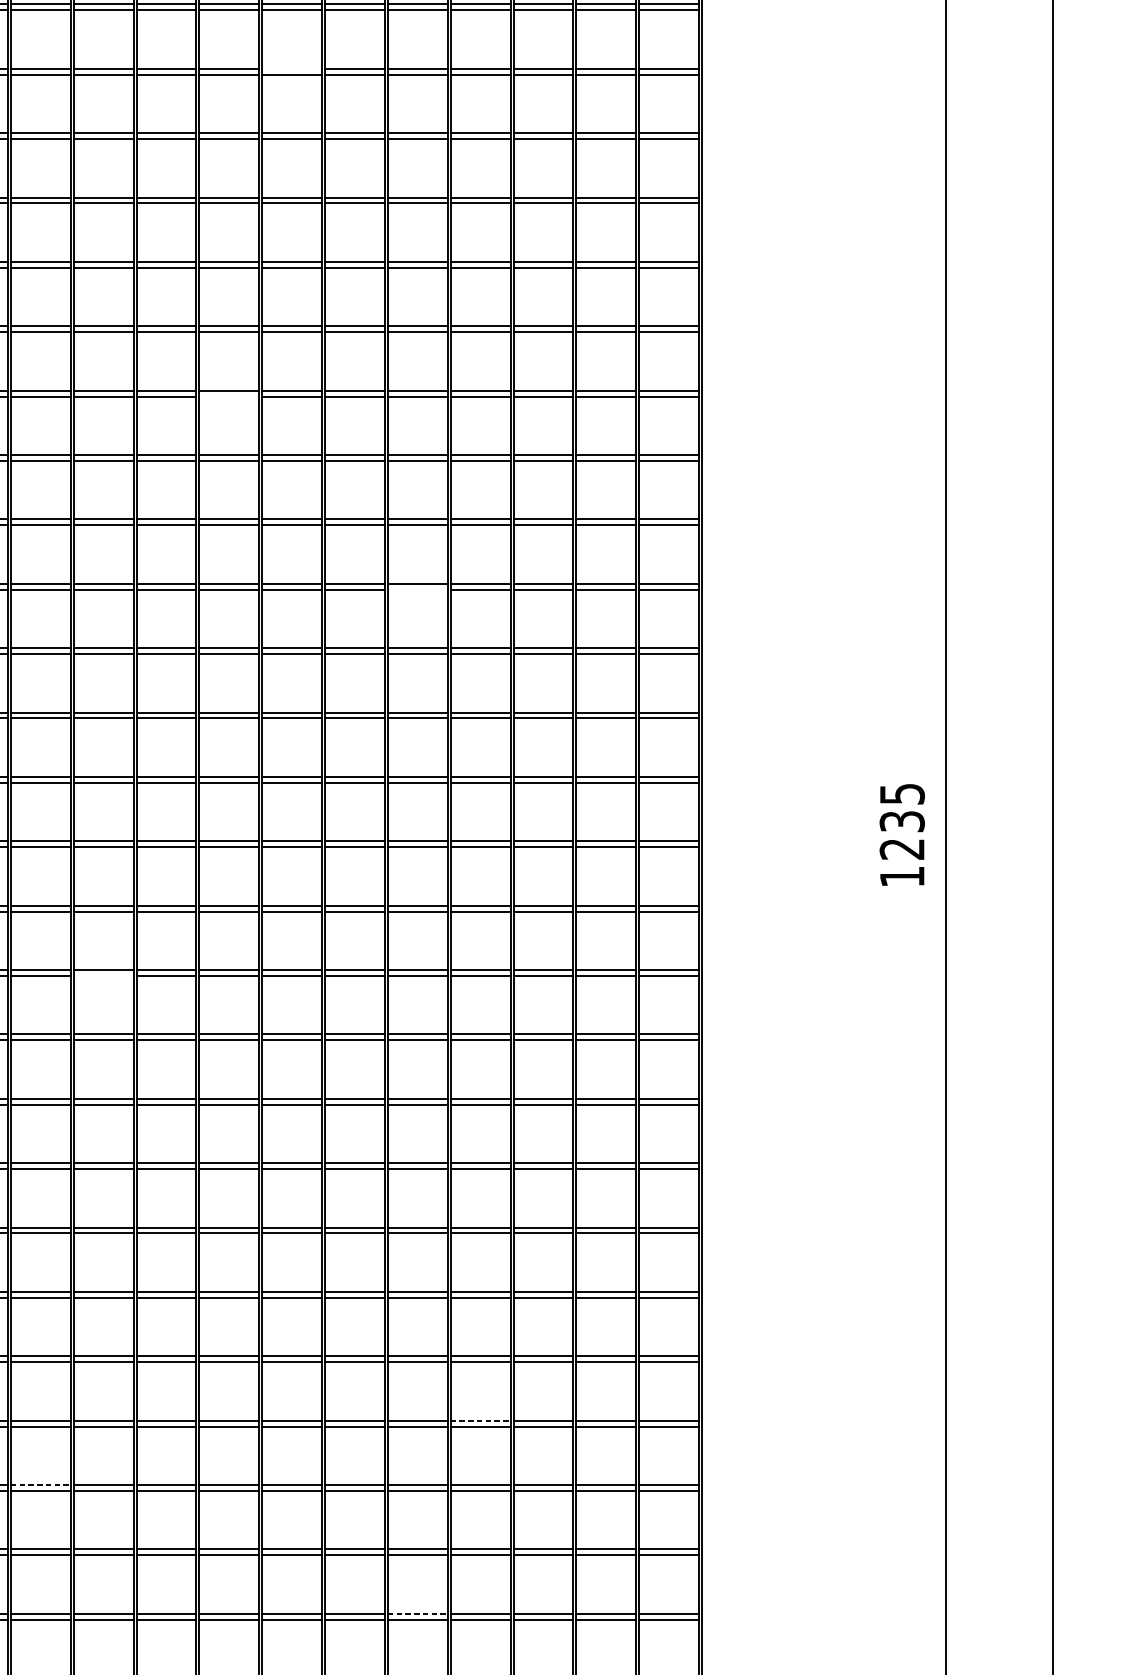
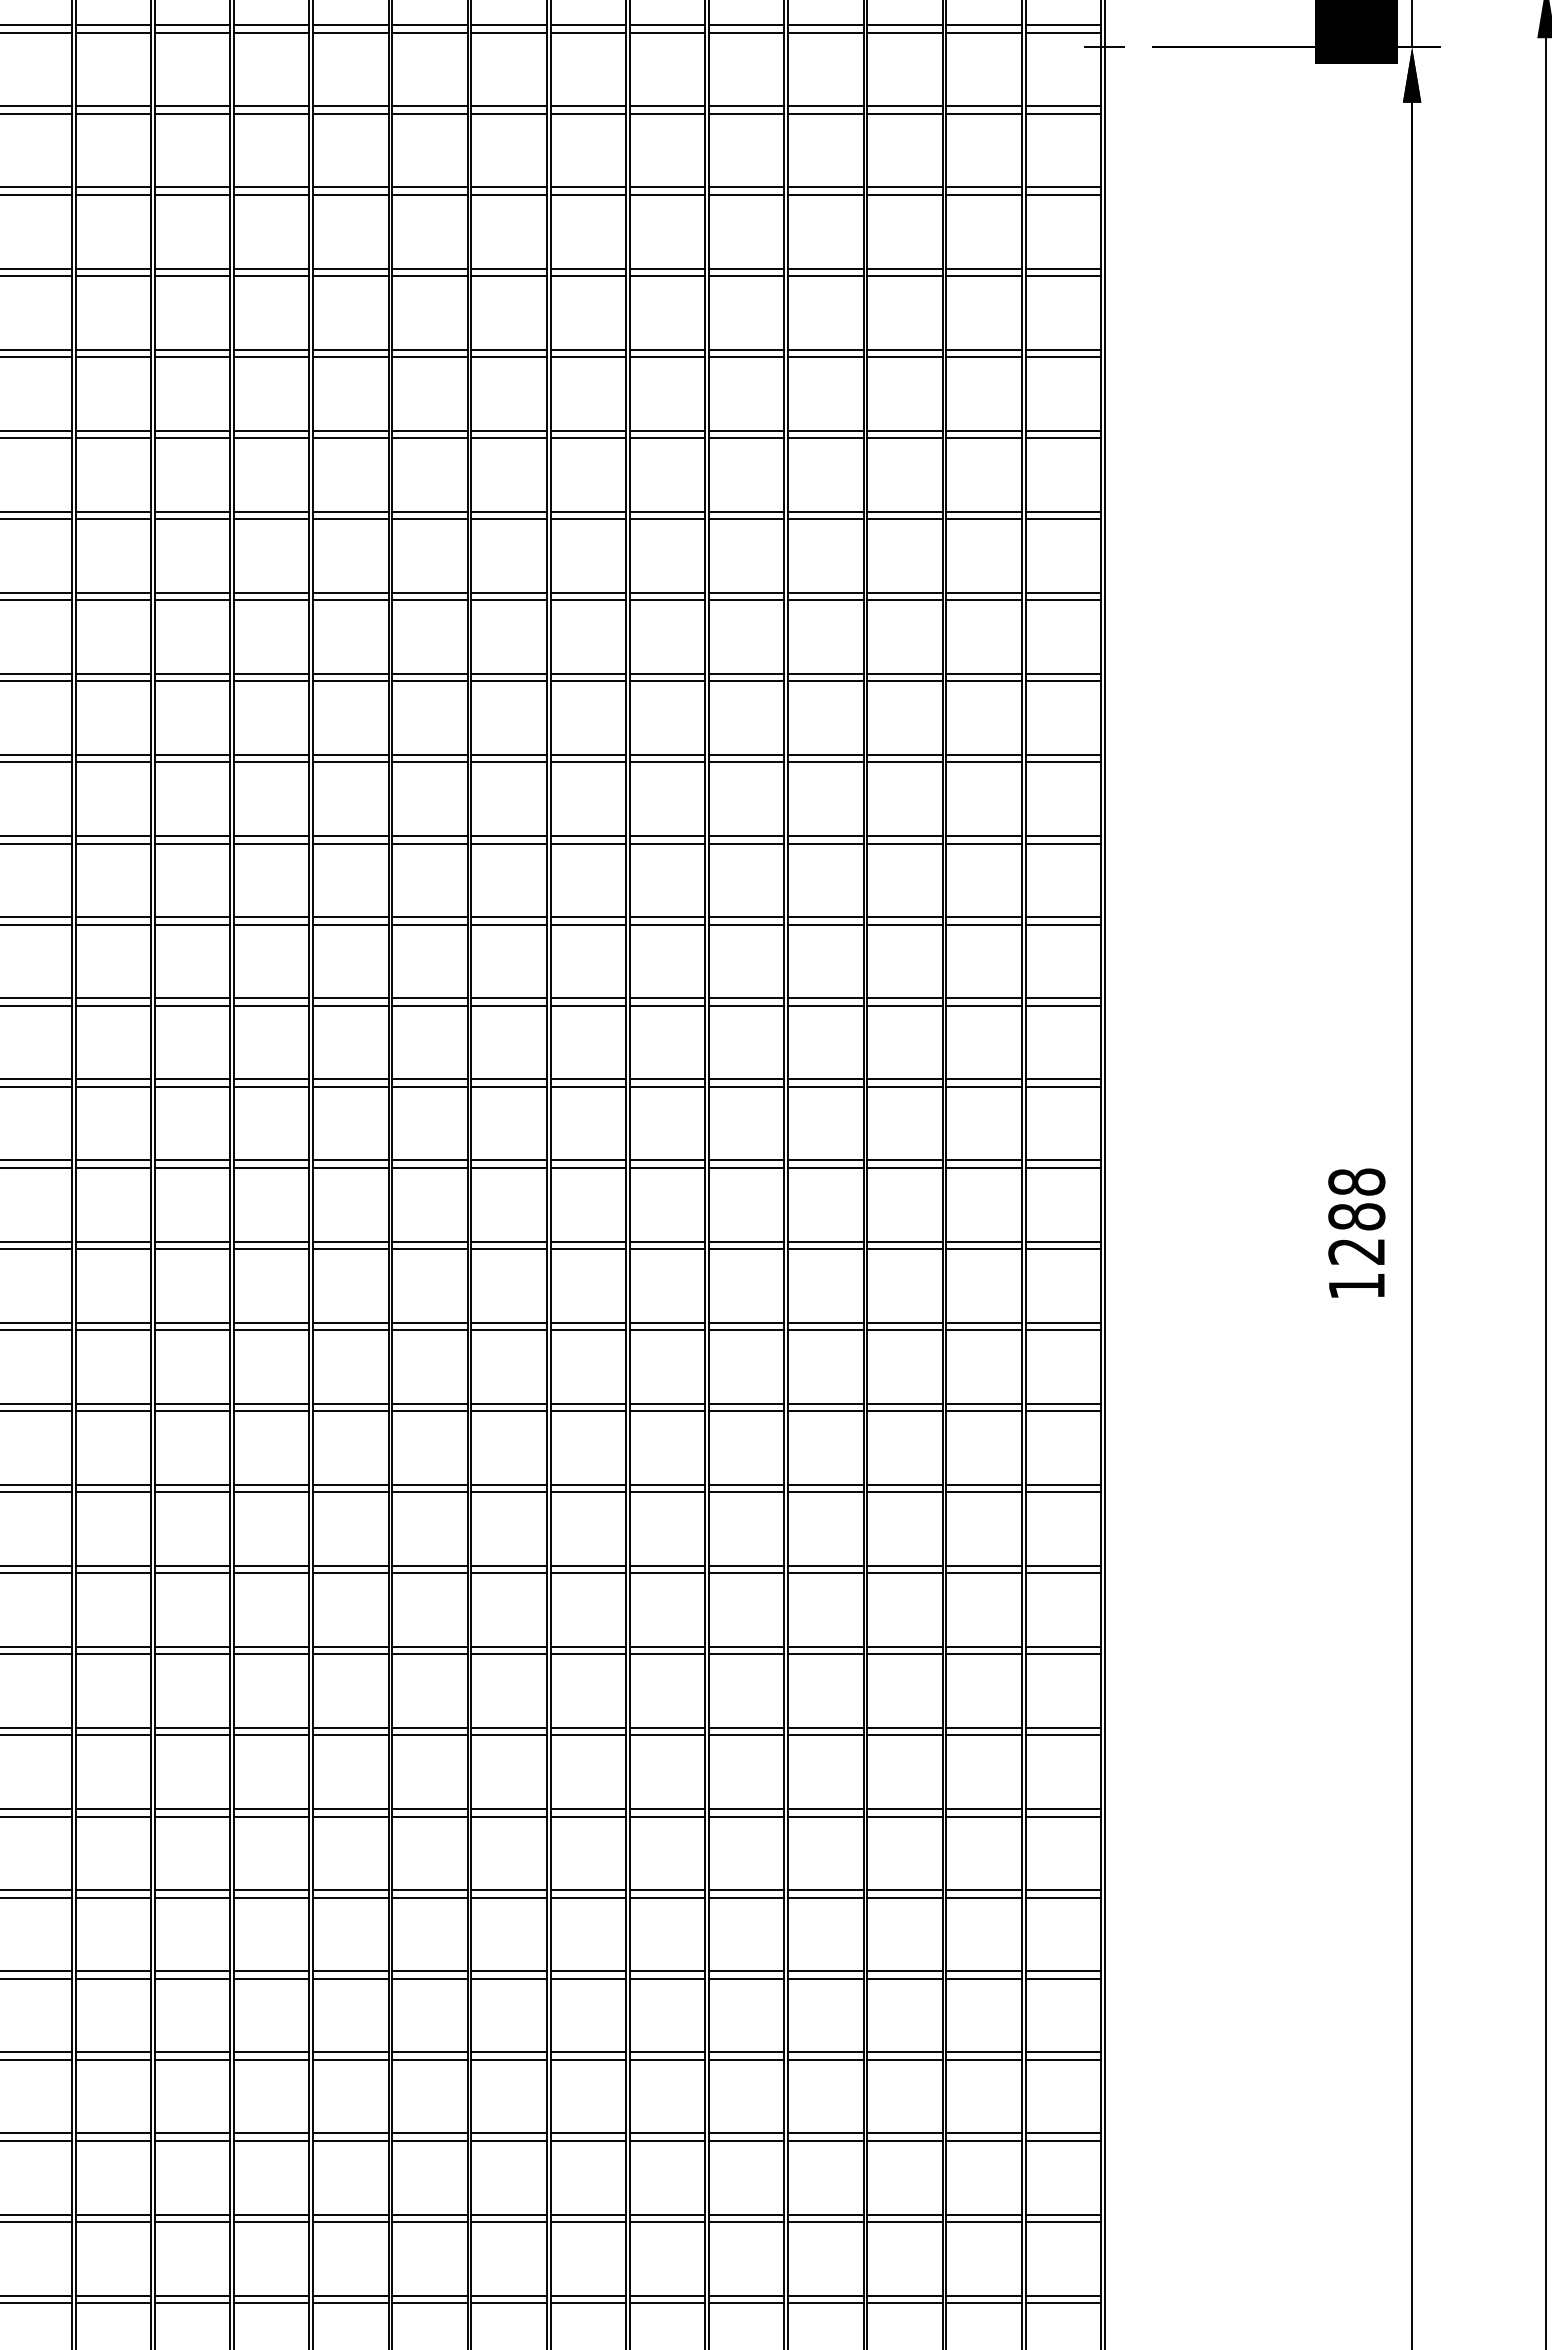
line: (291, 68) -> (587, 268), added
line: (228, 396) -> (508, 681), added
line: (417, 589) -> (746, 924), added
text: (902, 807) -> (1356, 1199), 1235 -> 1288
line: (103, 976) -> (350, 1411), added
line: (480, 1420) -> (825, 1971), dashed -> solid
line: (40, 1485) -> (271, 2052), dashed -> solid
line: (417, 1613) -> (746, 2214), dashed -> solid

